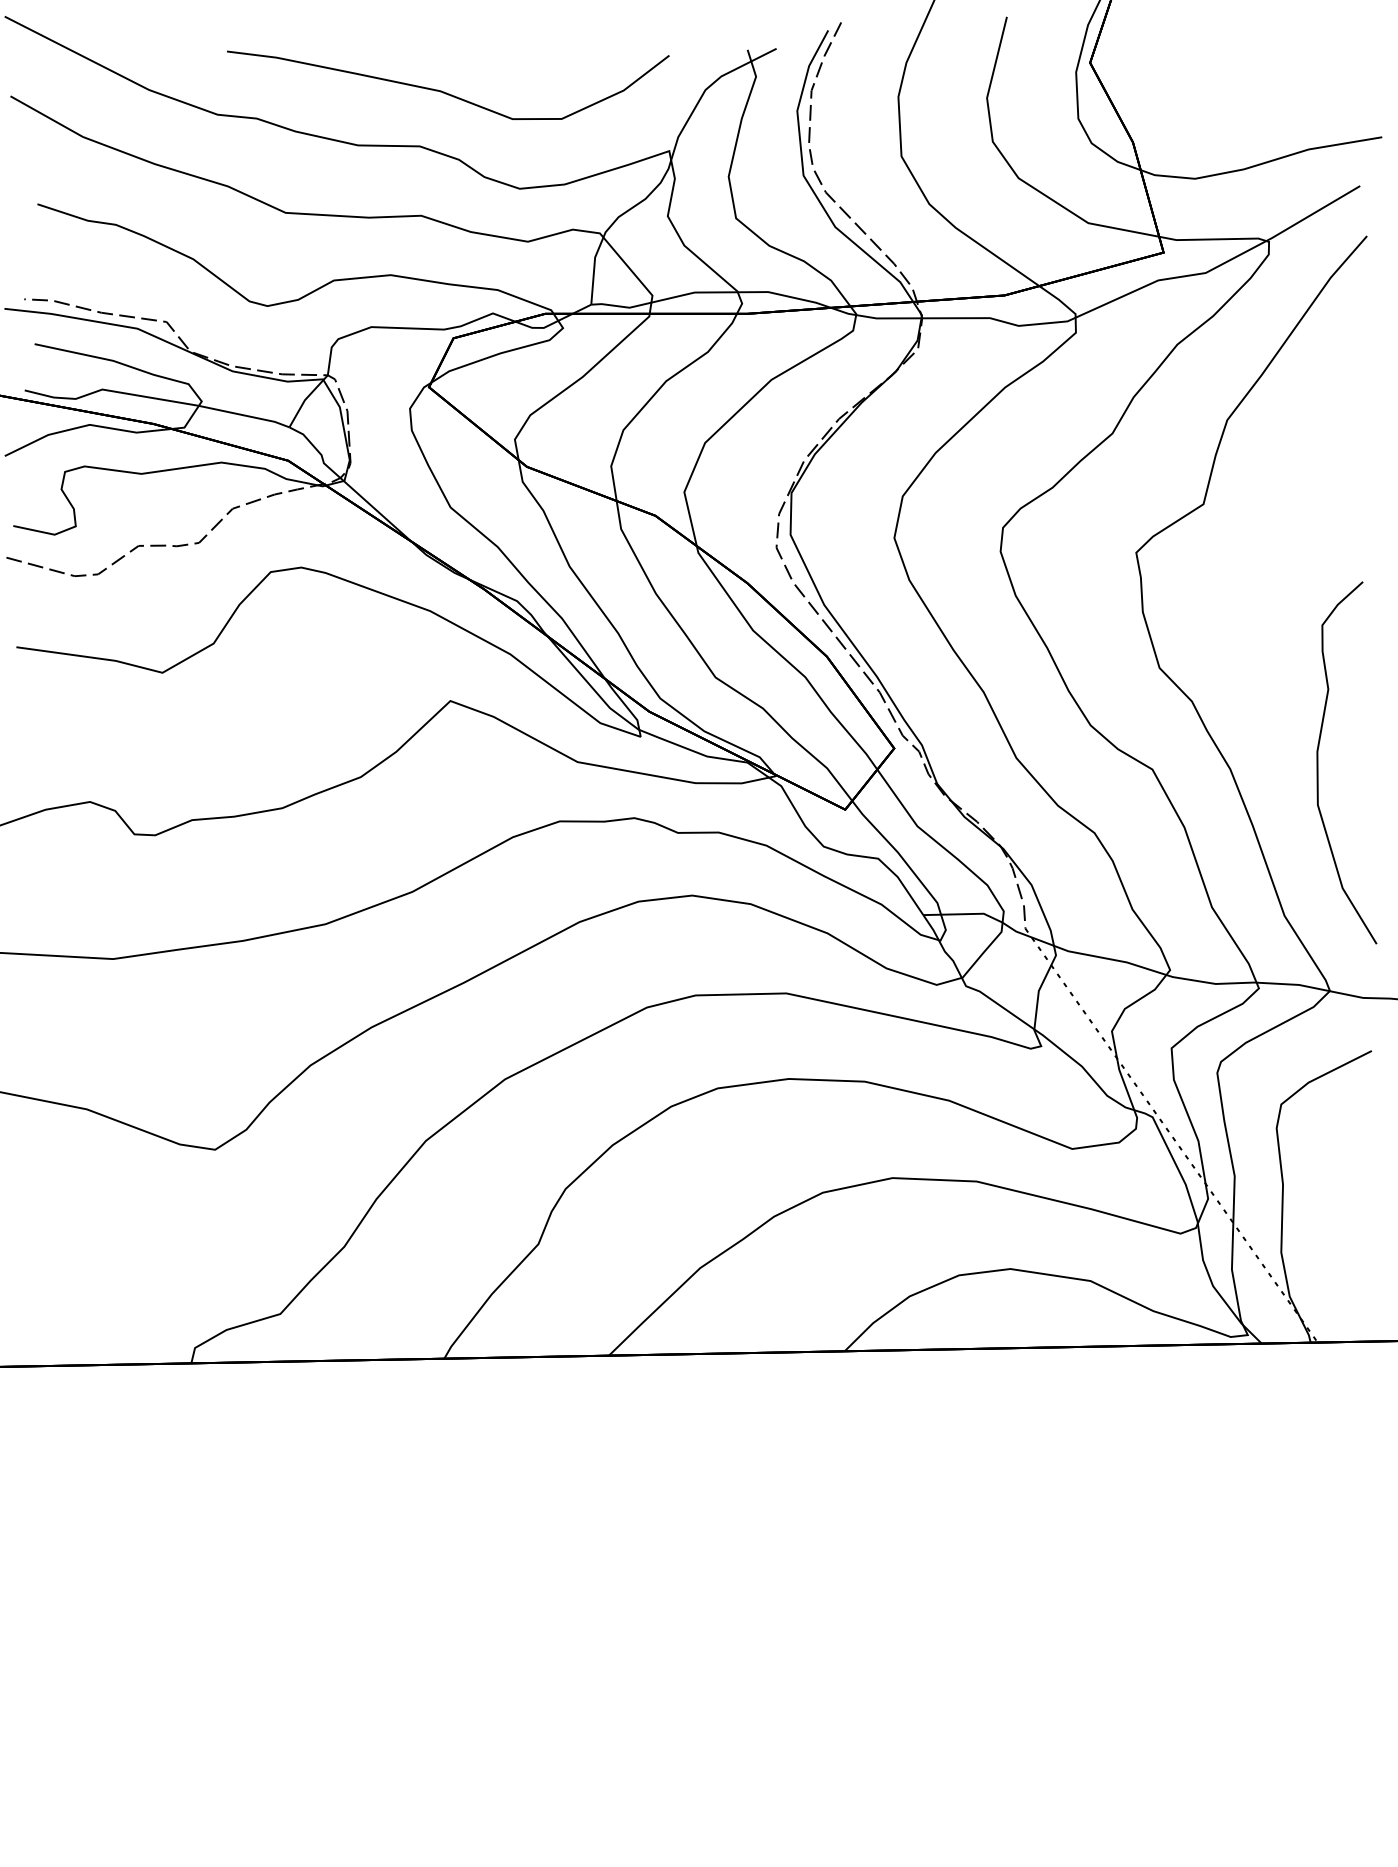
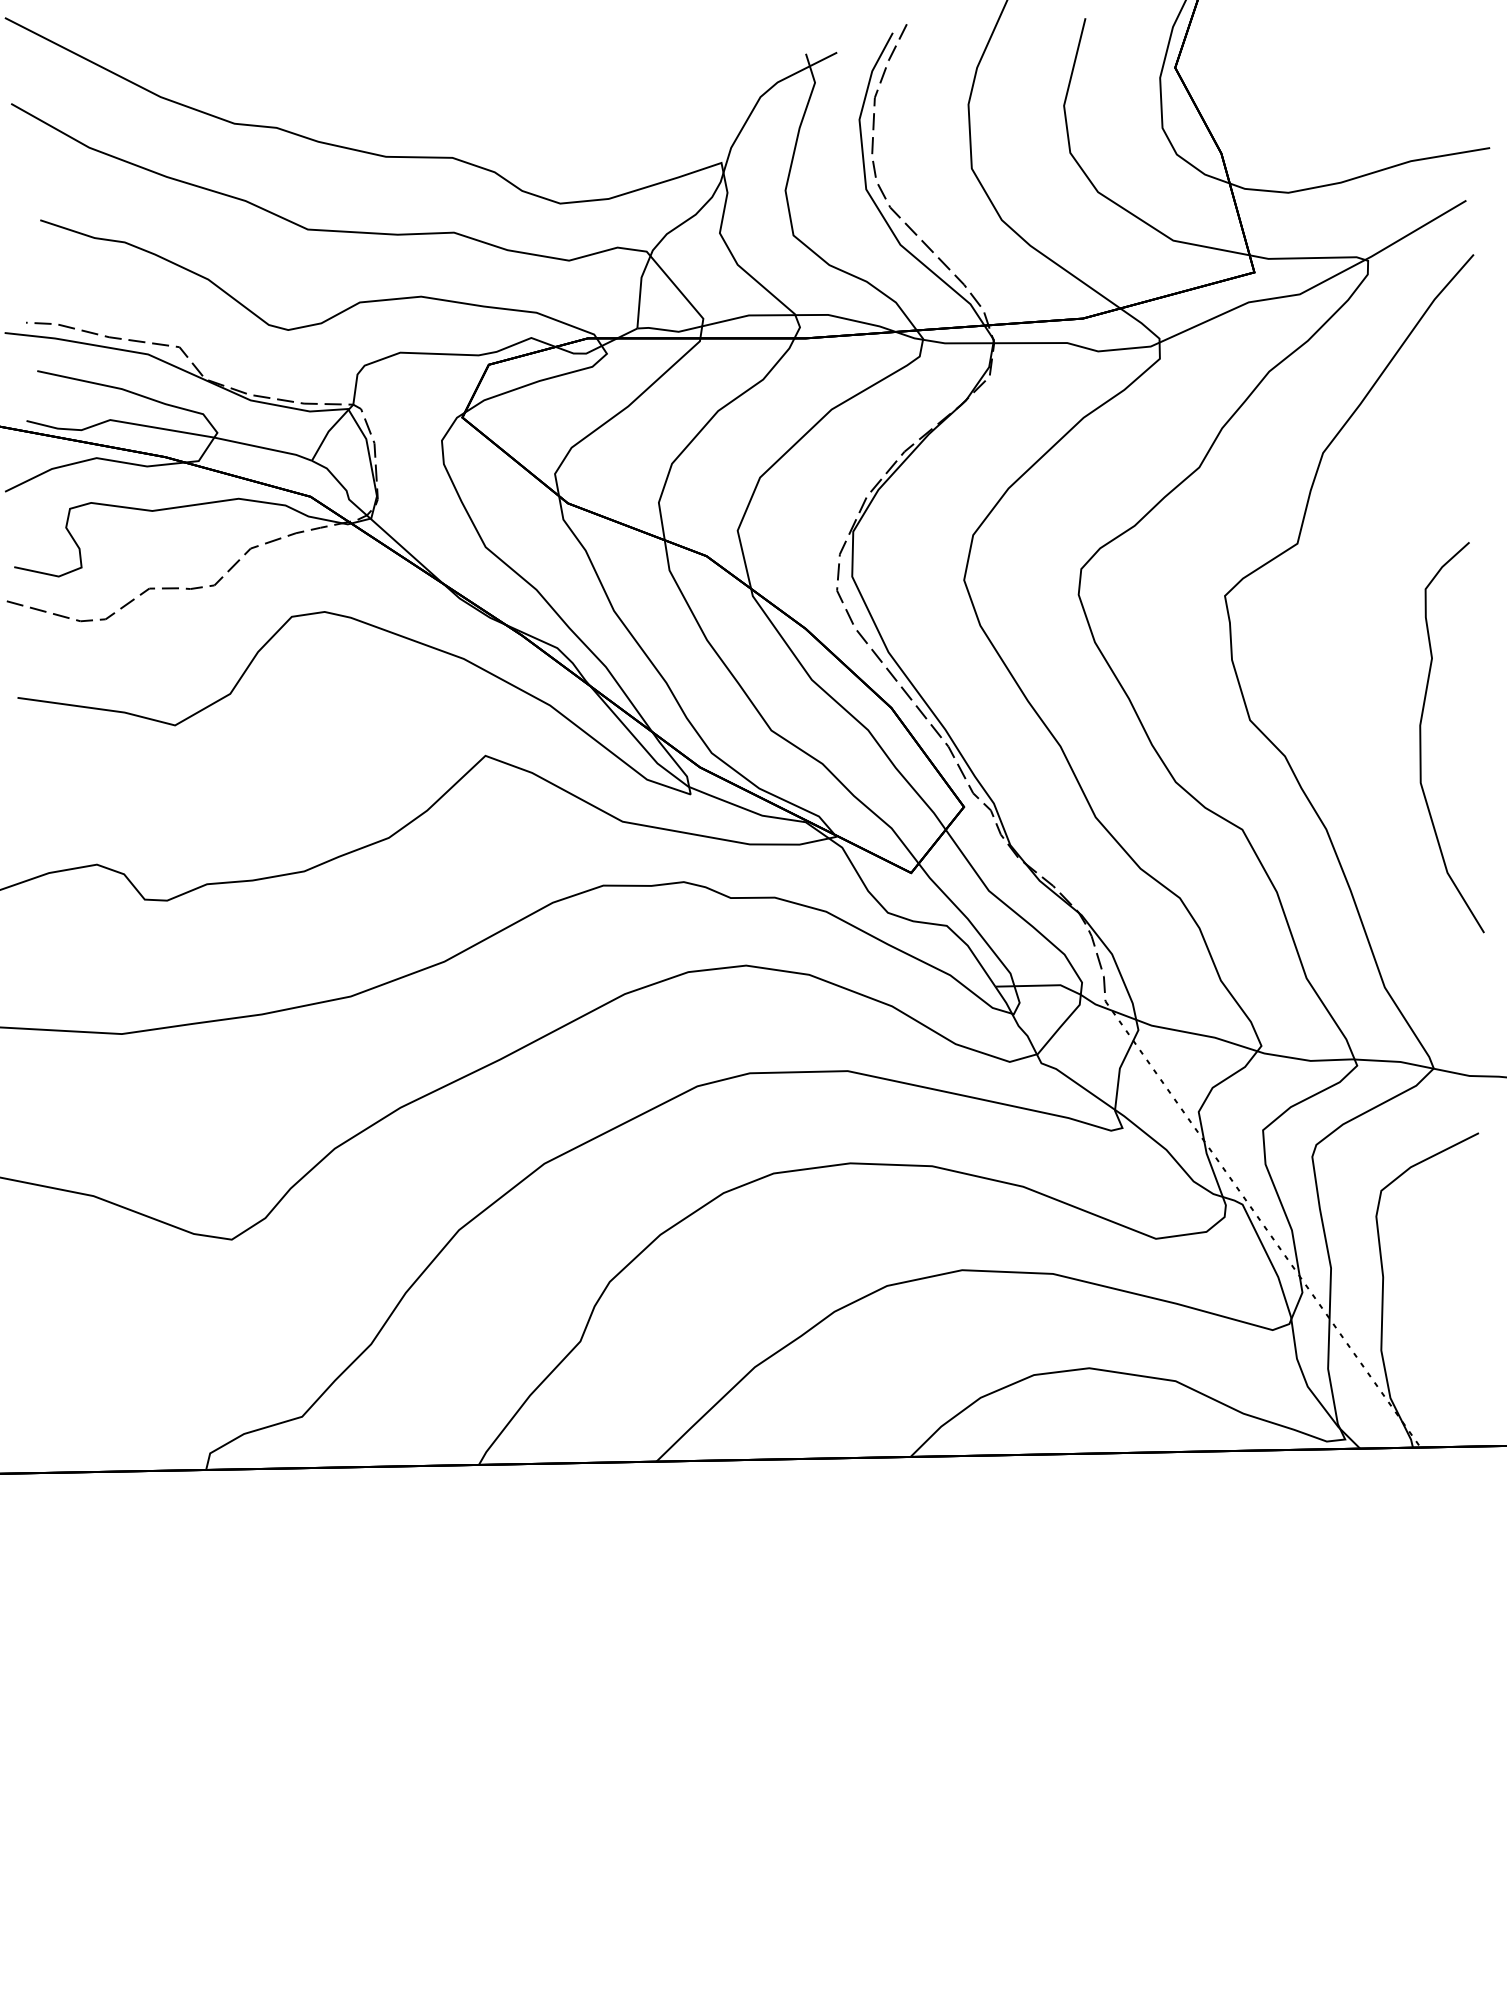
curve: (443, 91) -> (478, 98), removed
curve: (1318, 762) -> (1421, 737), moved

